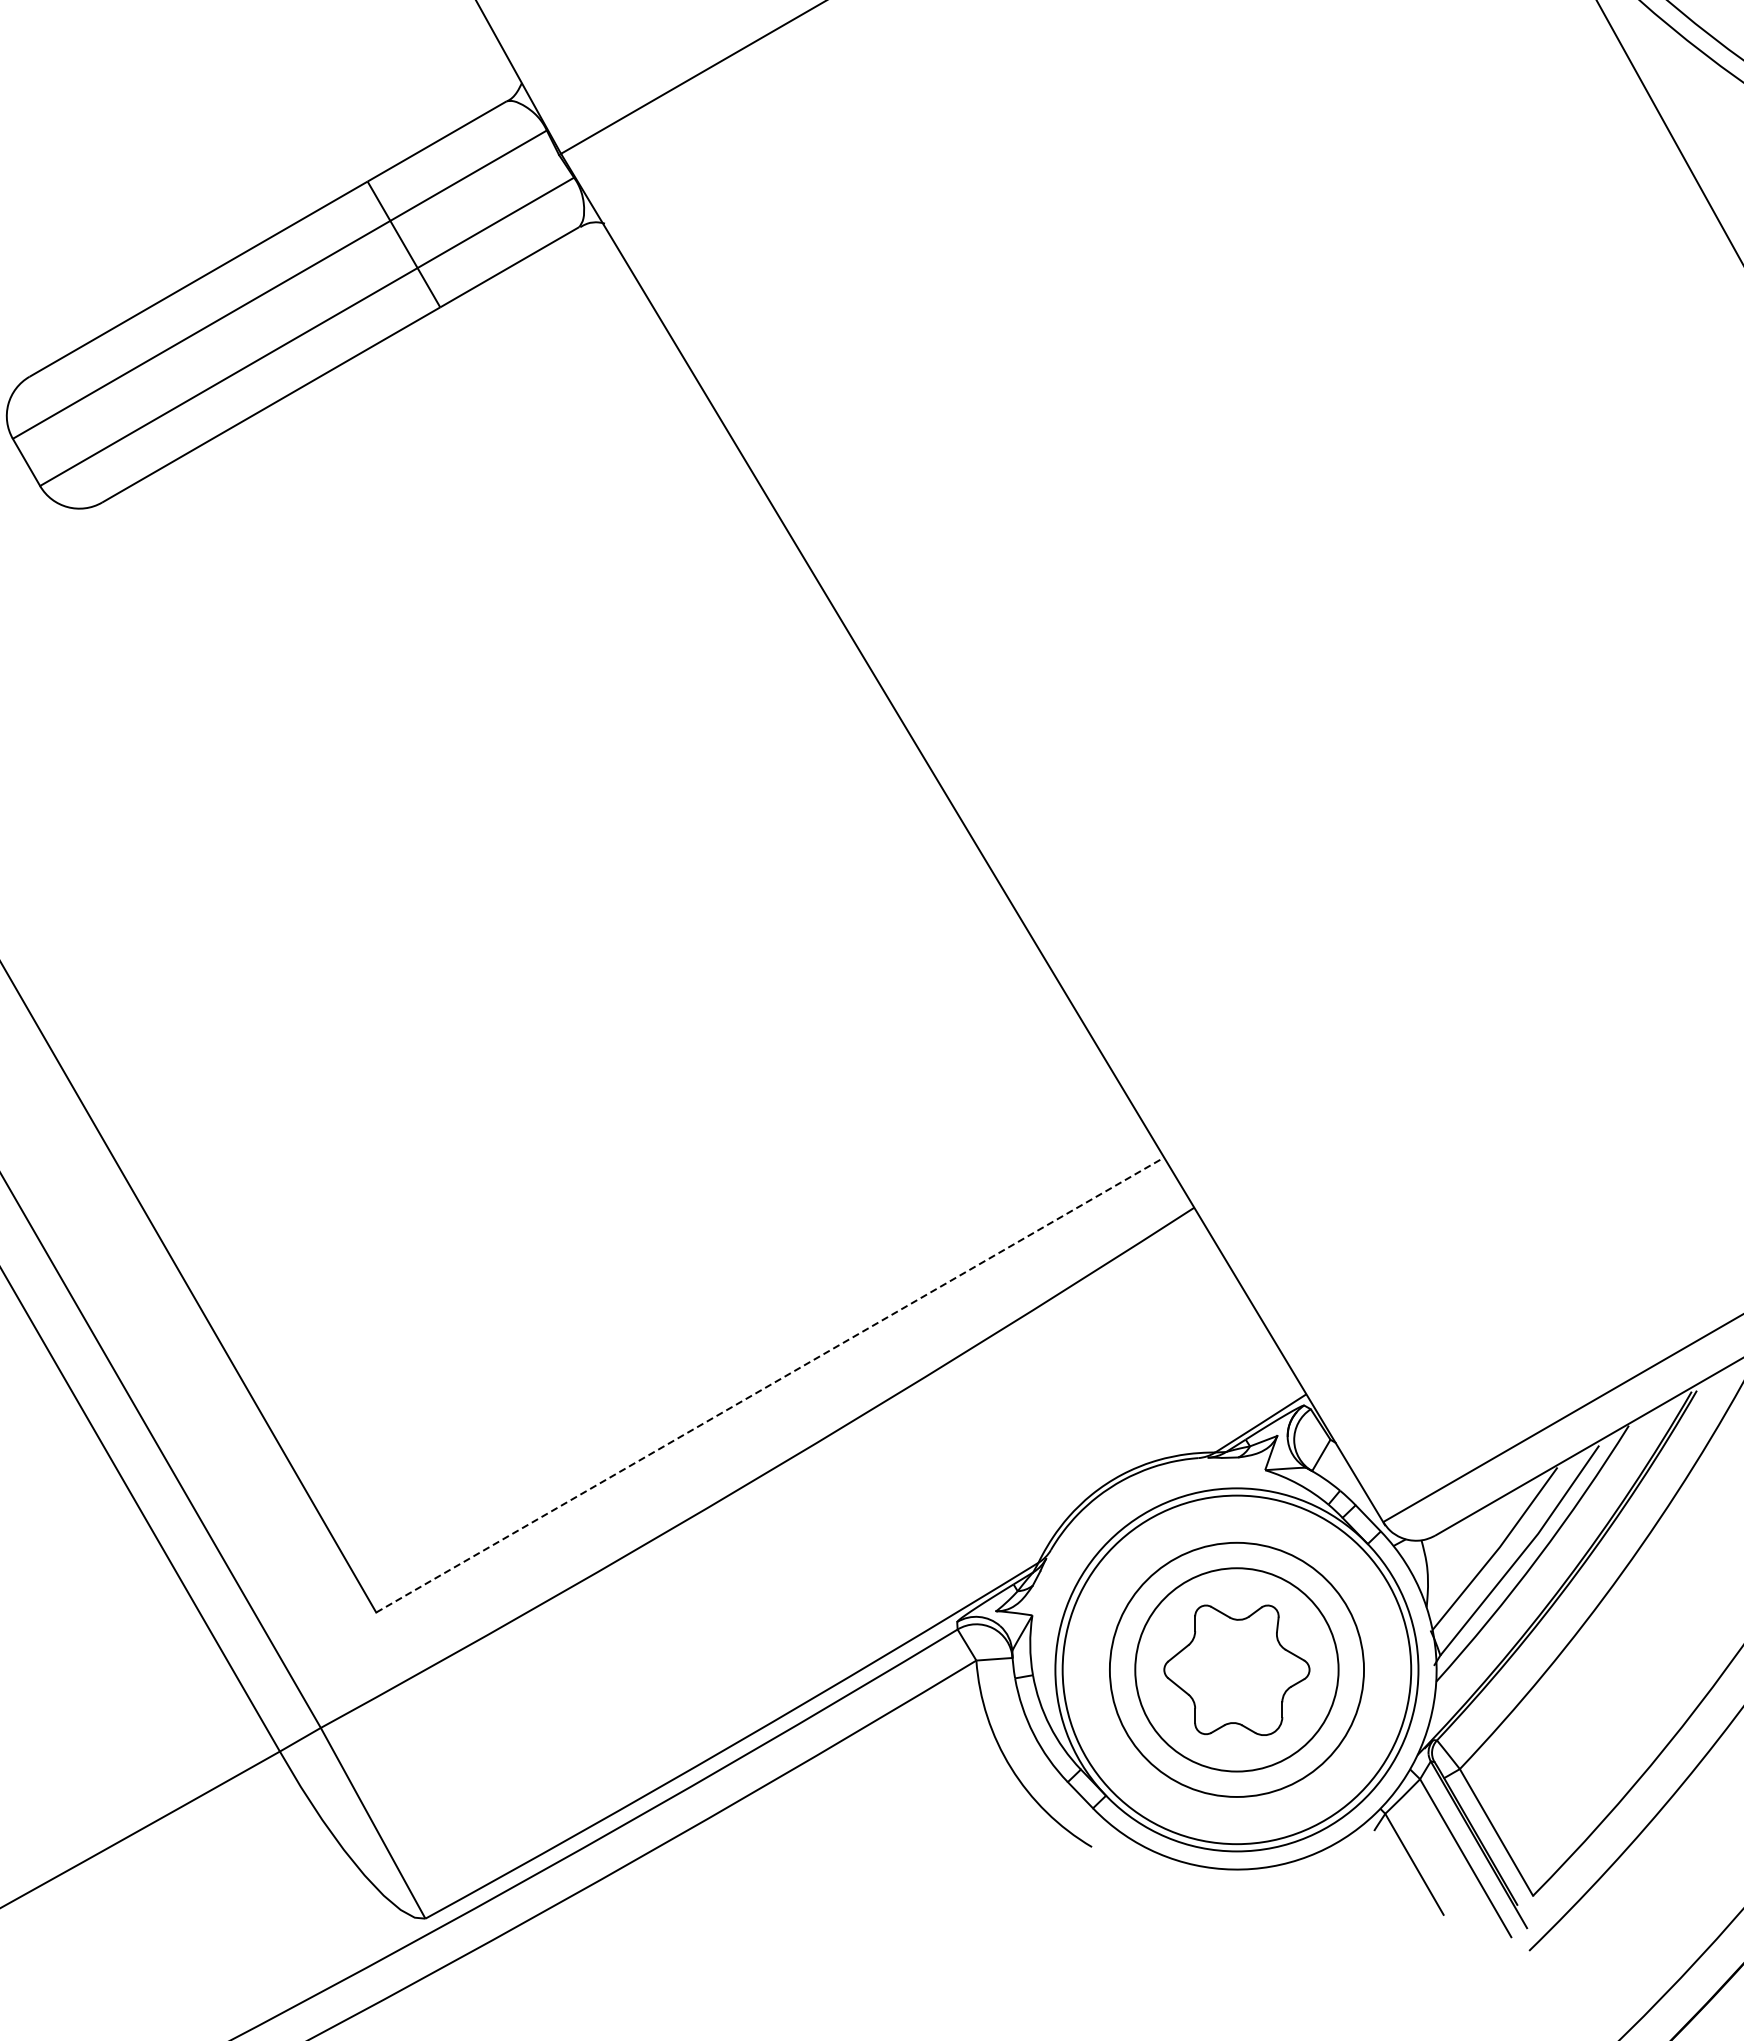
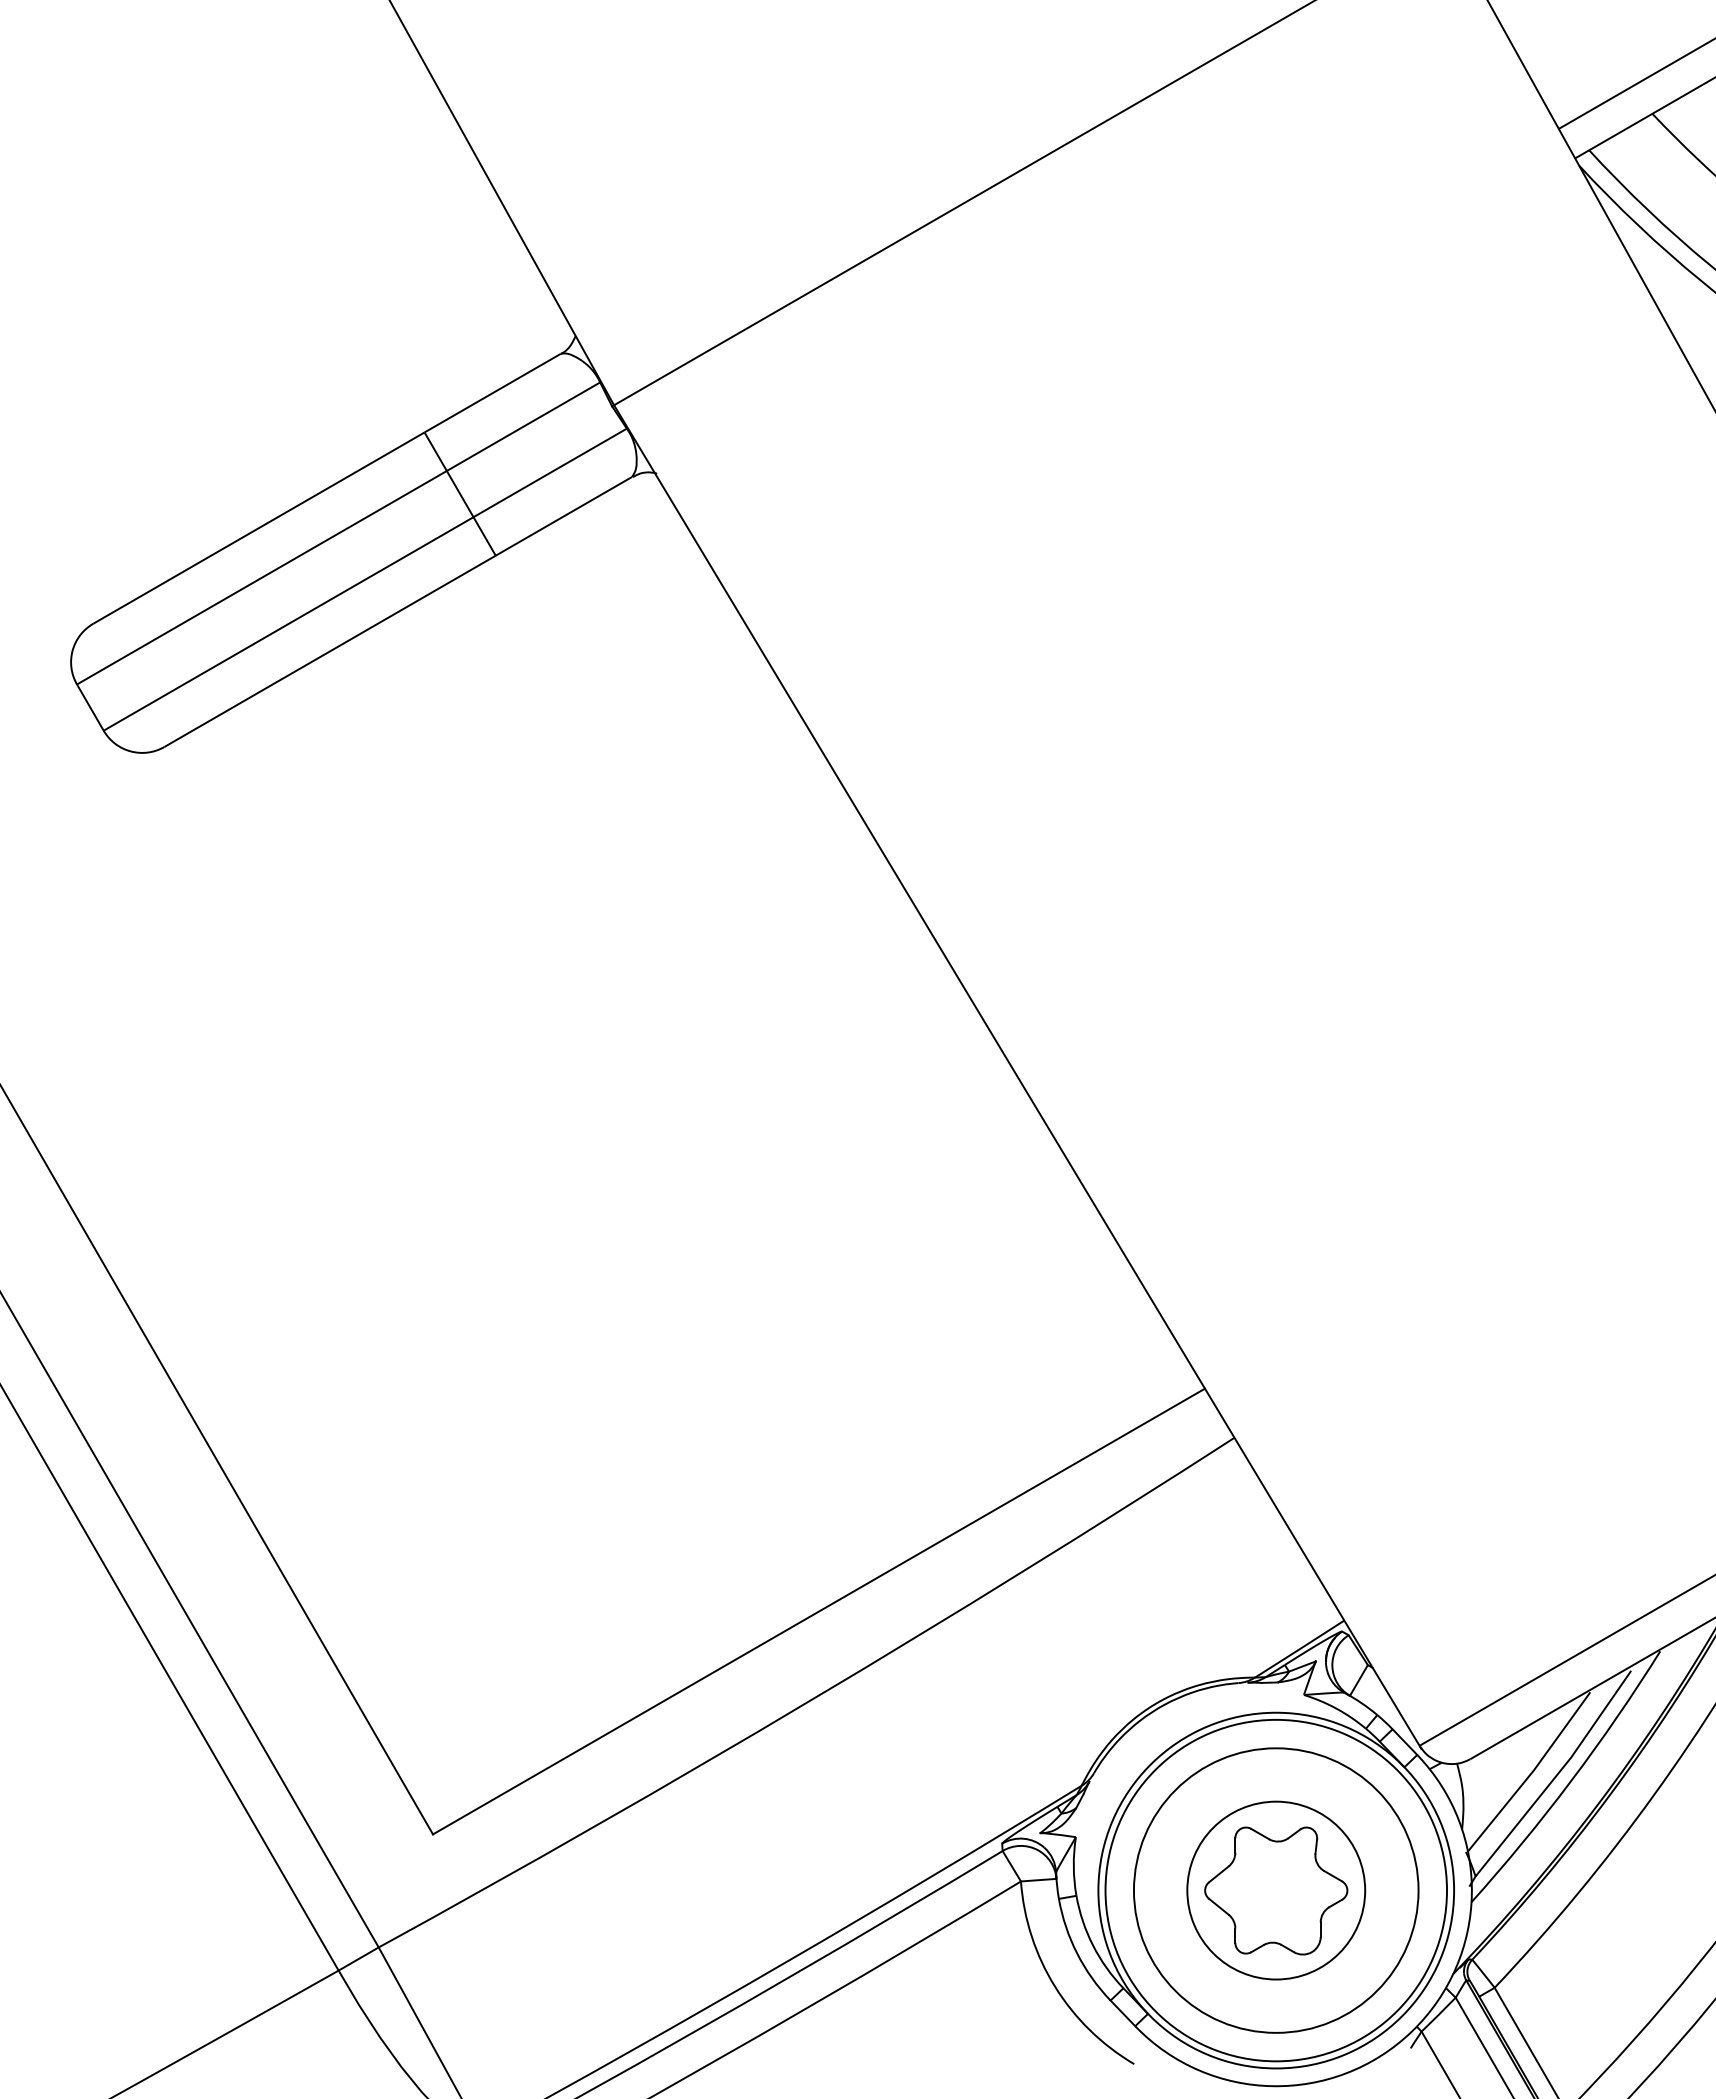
line: (770, 1385) -> (819, 1611), dashed -> solid
circle: (1236, 1669) -> (1275, 1890), size x1.43
circle: (1237, 1669) -> (1276, 1890), size x0.71

